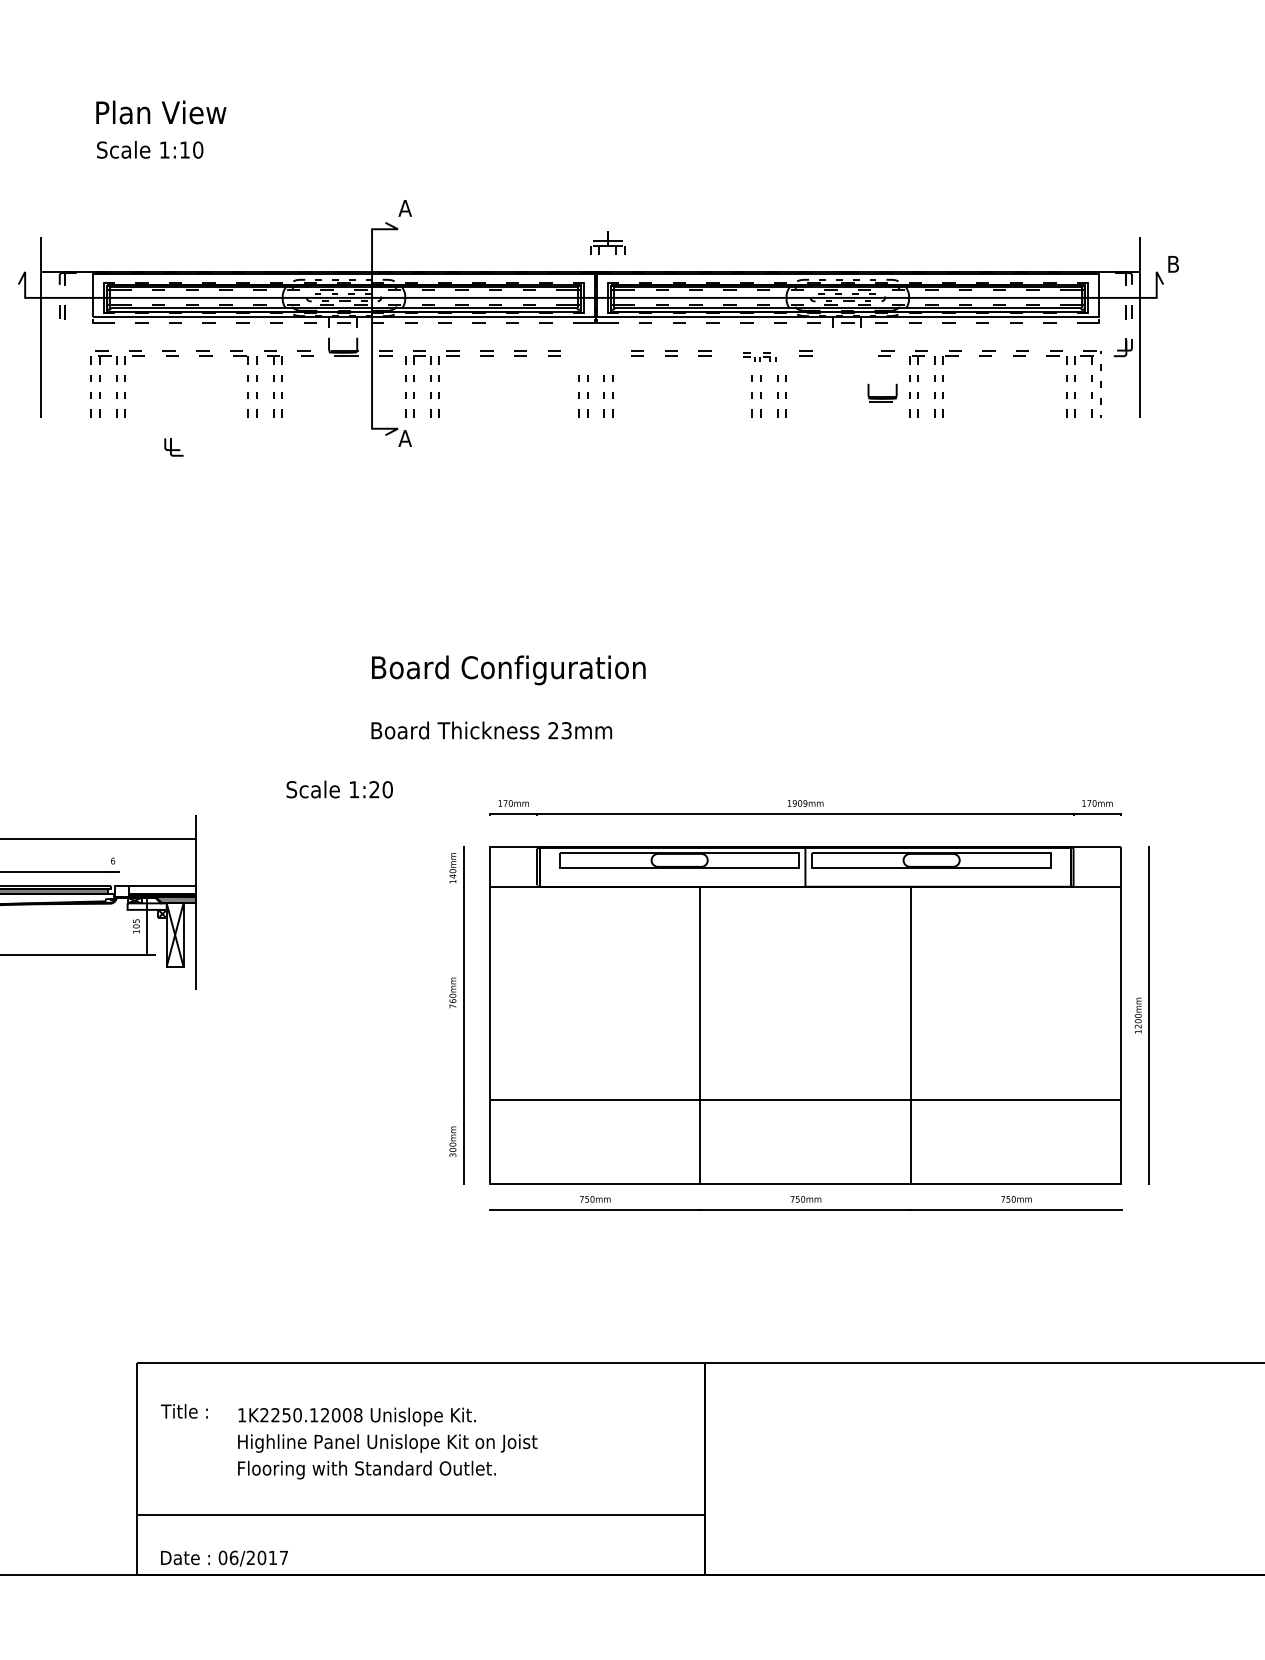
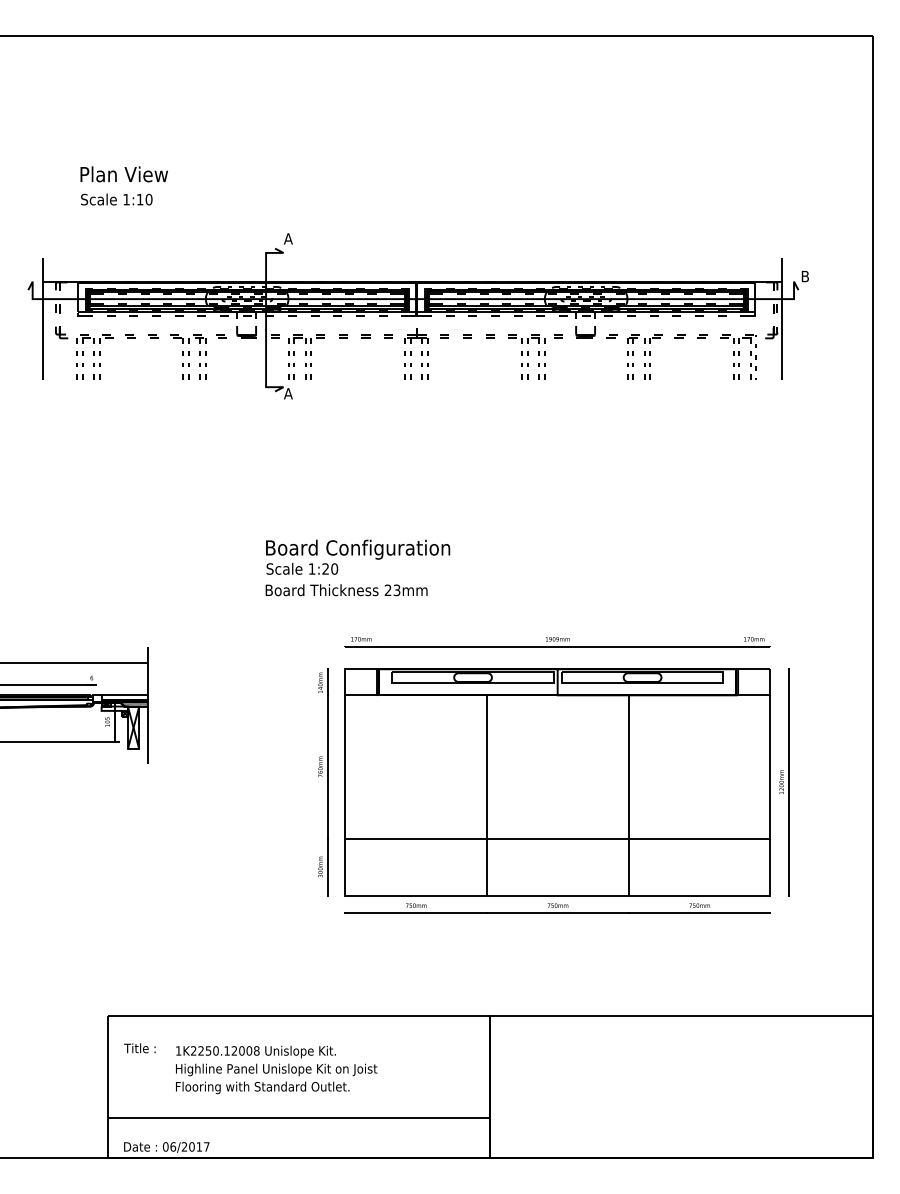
part: (607, 241) -> (416, 335), moved
part: (759, 356) -> (526, 338), size x1.67
part: (882, 393) -> (585, 332), moved
part: (173, 447) -> (61, 332), moved
text: (339, 788) -> (302, 568), moved

